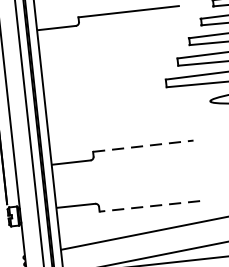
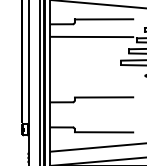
line: (110, 43) -> (91, 36), added
line: (144, 146) -> (104, 97), dashed -> solid
line: (148, 206) -> (103, 132), dashed -> solid

